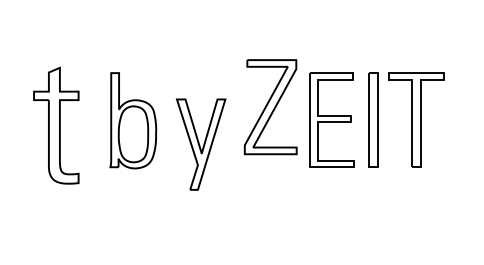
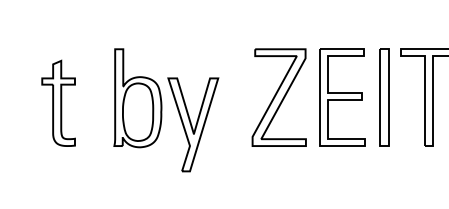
part: (270, 107) -> (279, 97), moved
part: (55, 125) -> (57, 103), size x0.71
part: (200, 144) -> (192, 124), moved

